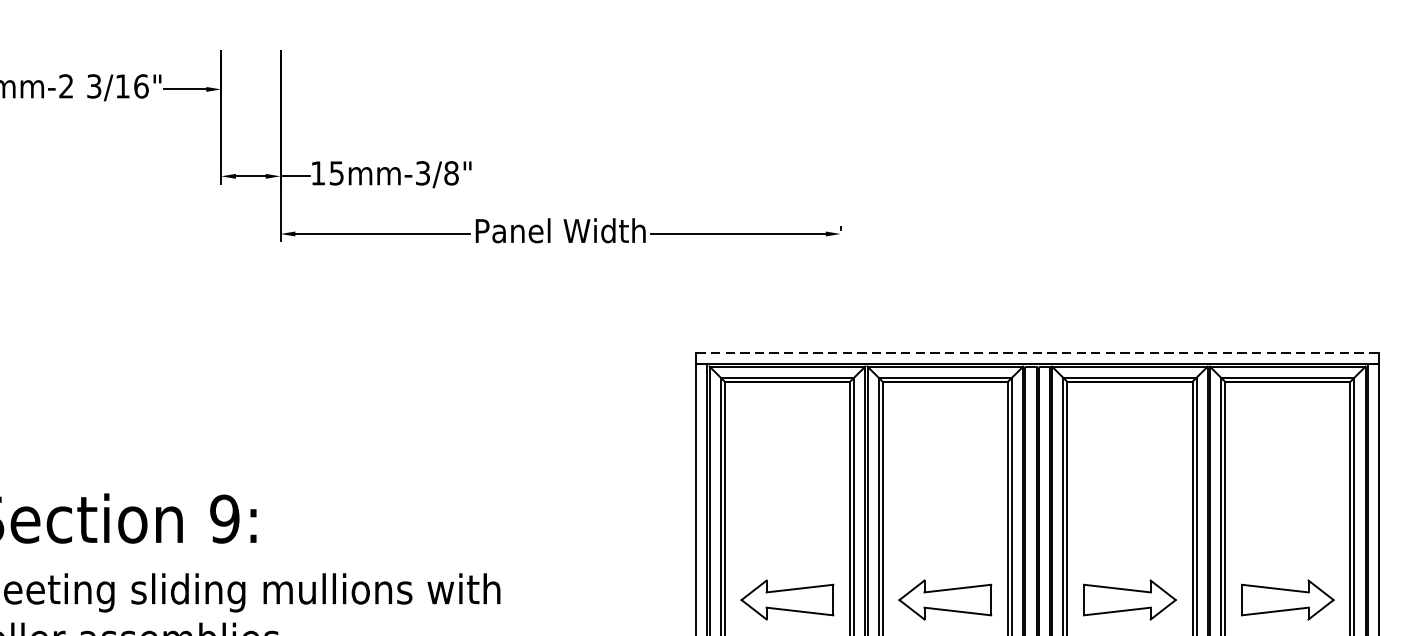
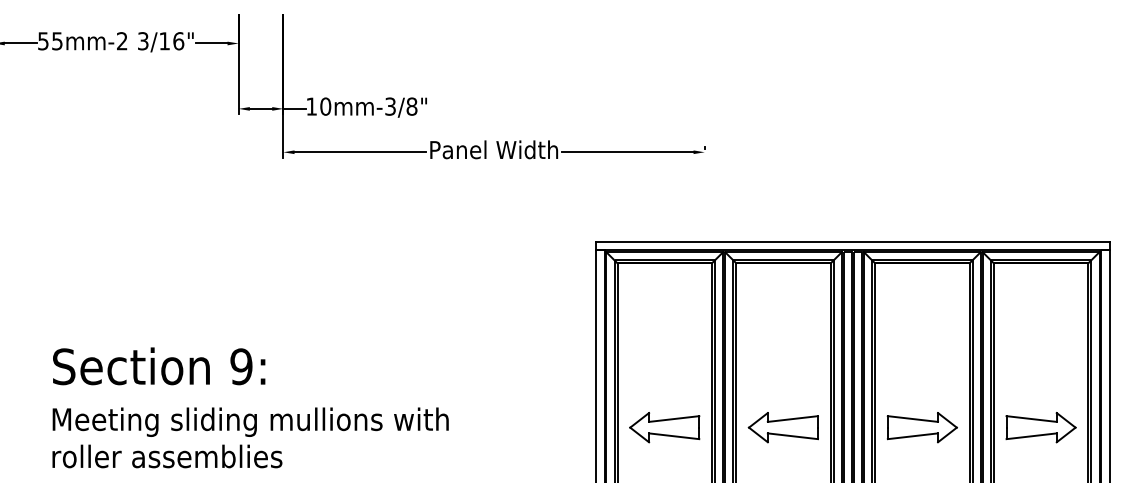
text: (336, 173) -> (325, 106), 15mm-3/8" -> 10mm-3/8"
line: (1037, 353) -> (852, 242), dashed -> solid

